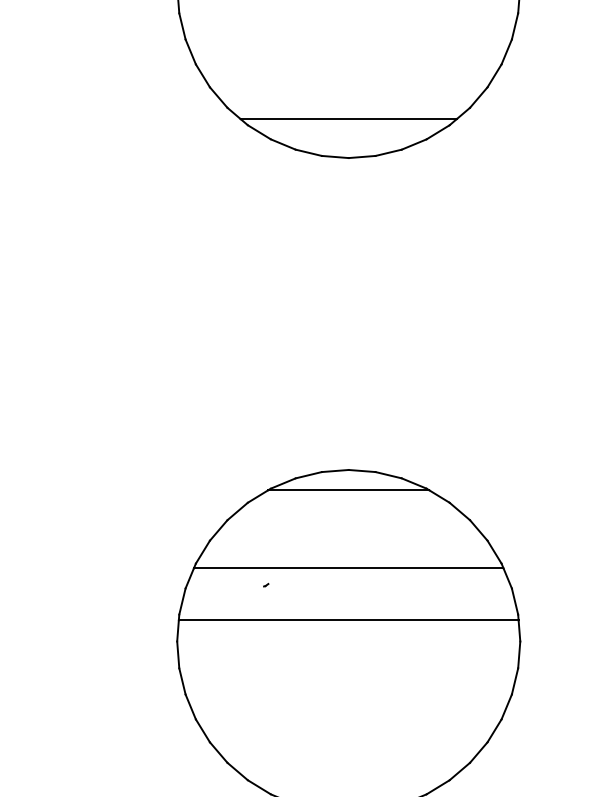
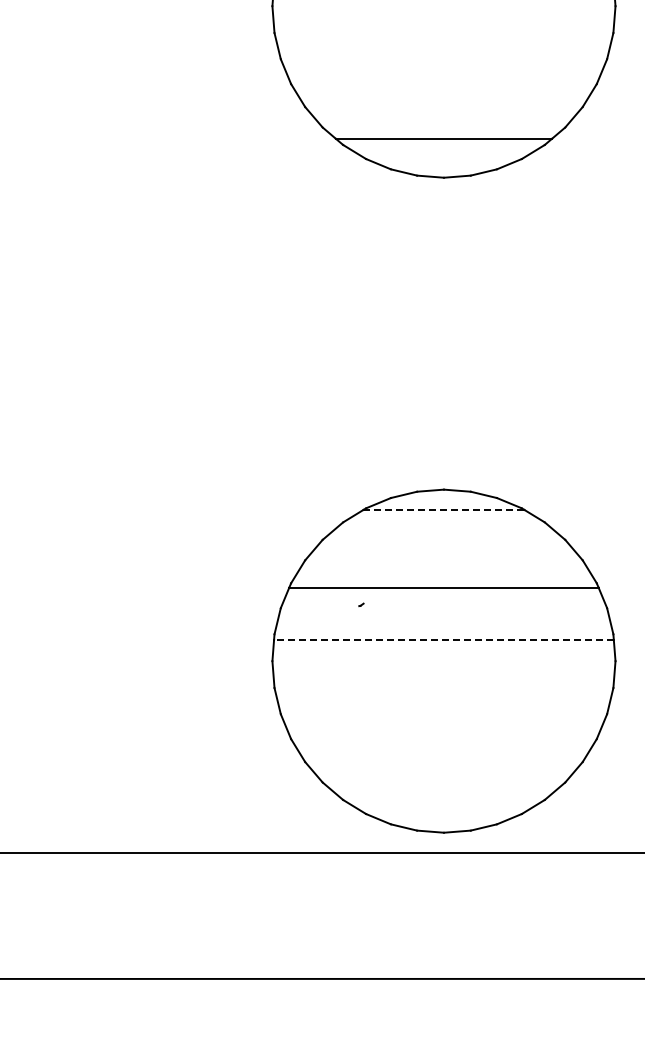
line: (348, 489) -> (443, 509), solid -> dashed
line: (348, 619) -> (443, 639), solid -> dashed

